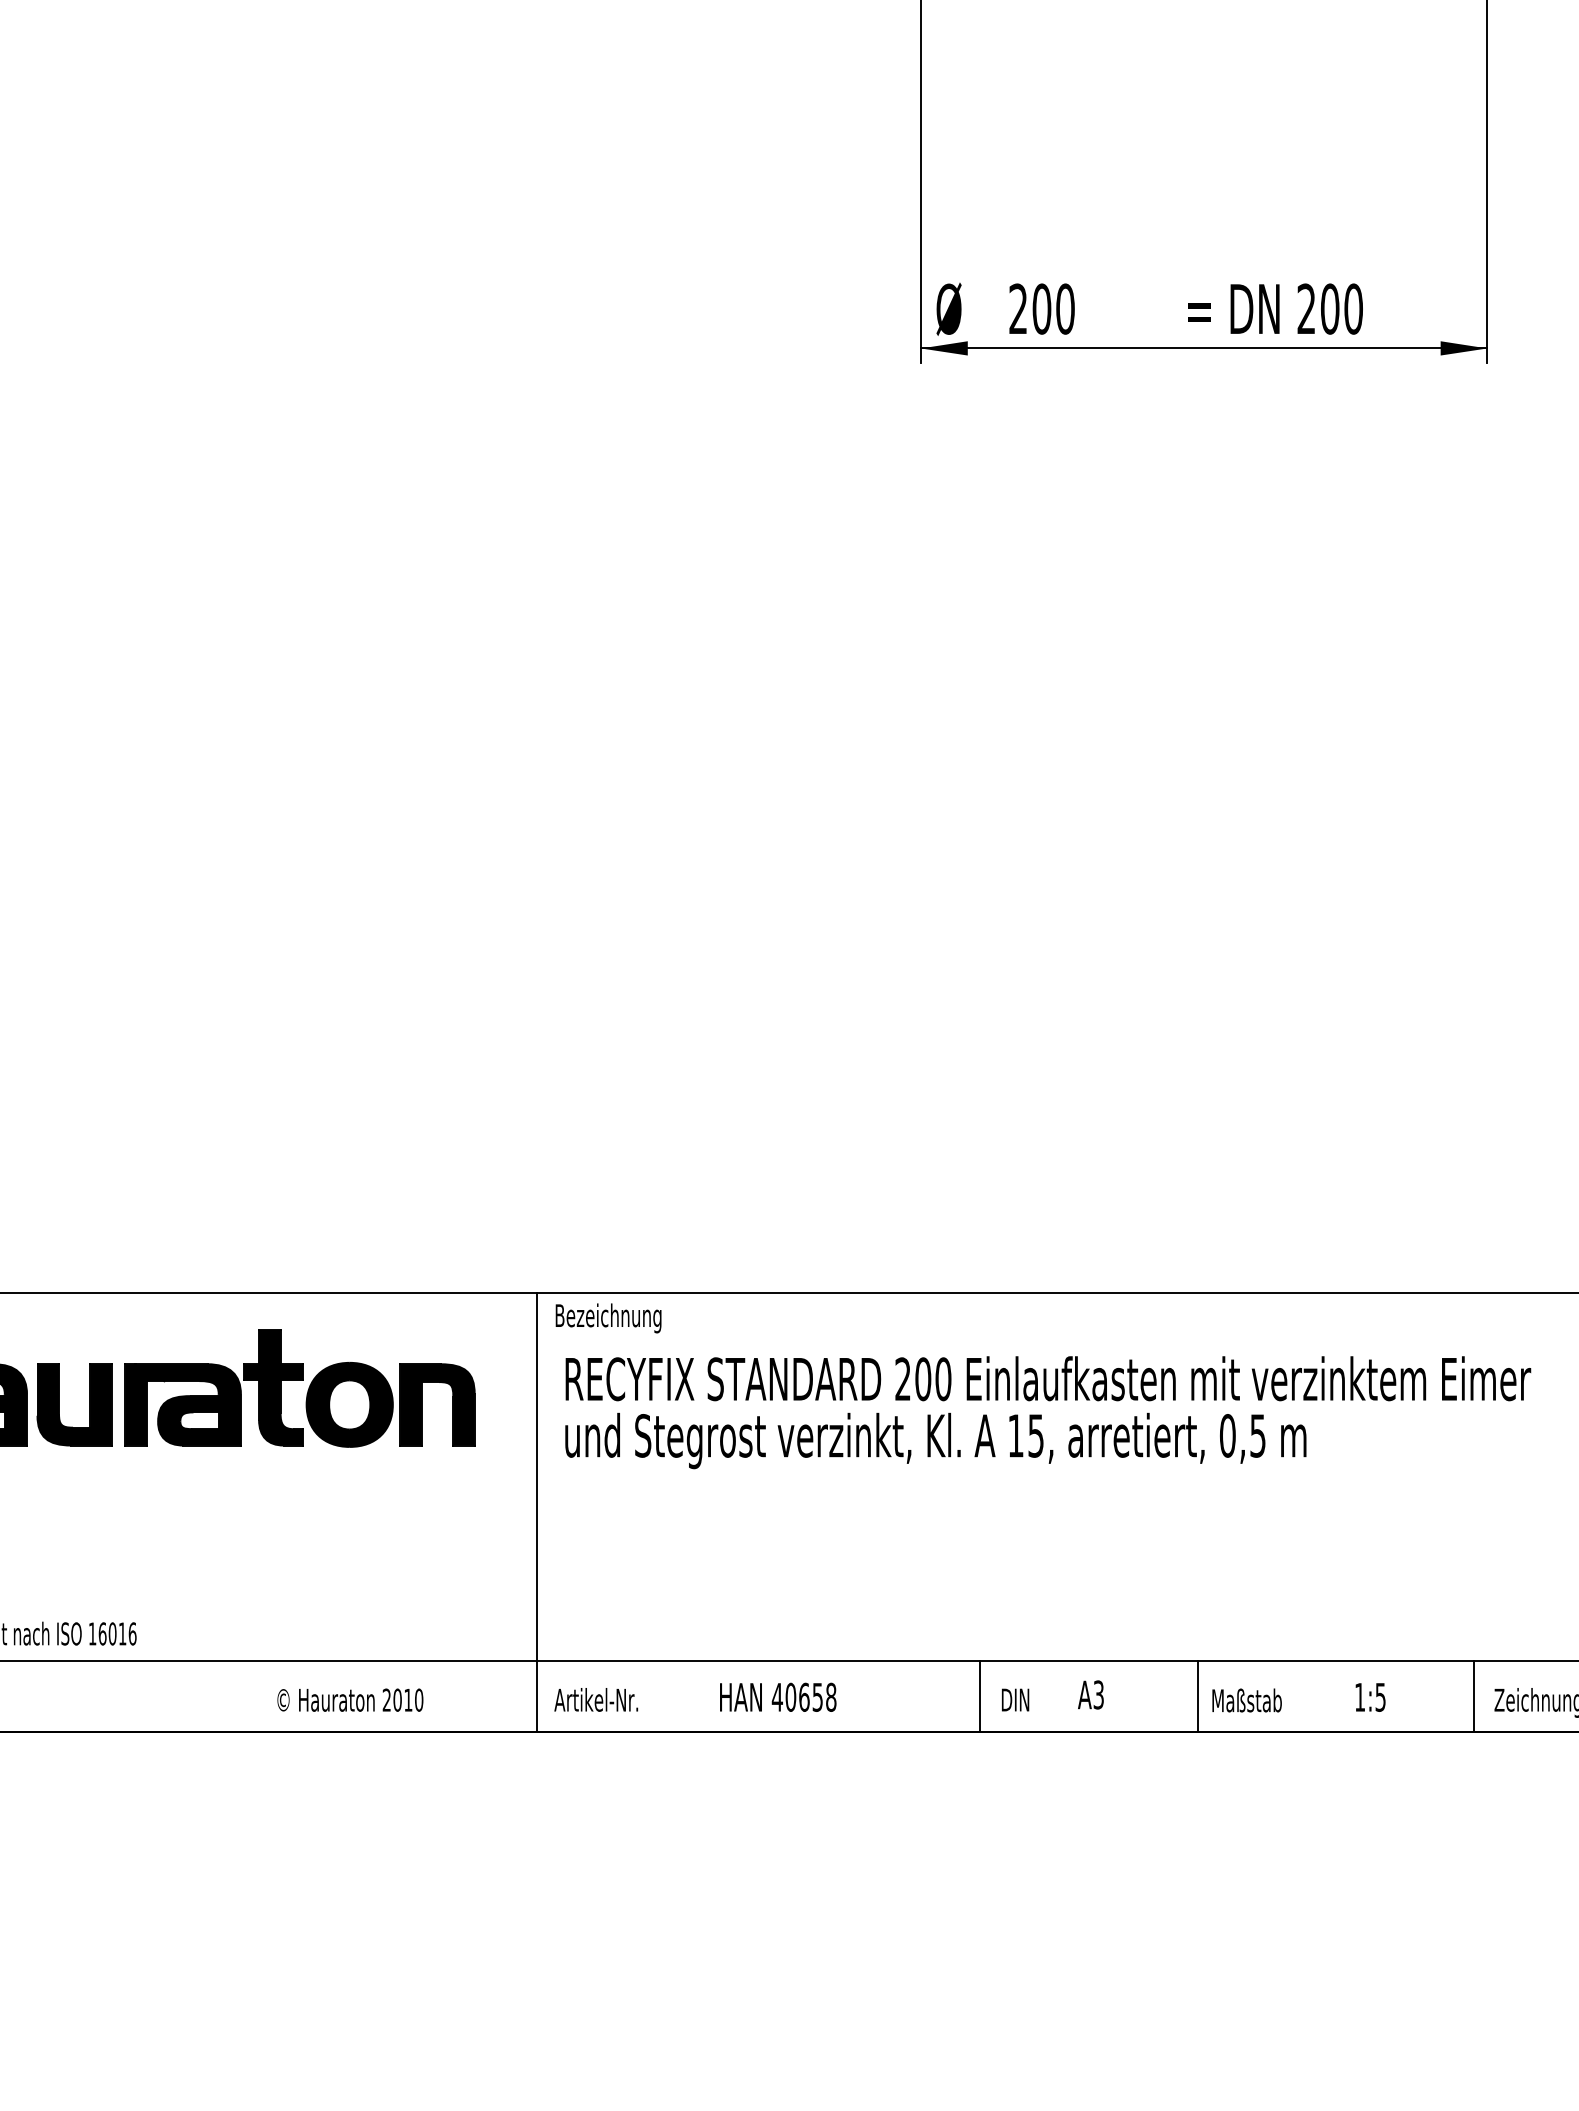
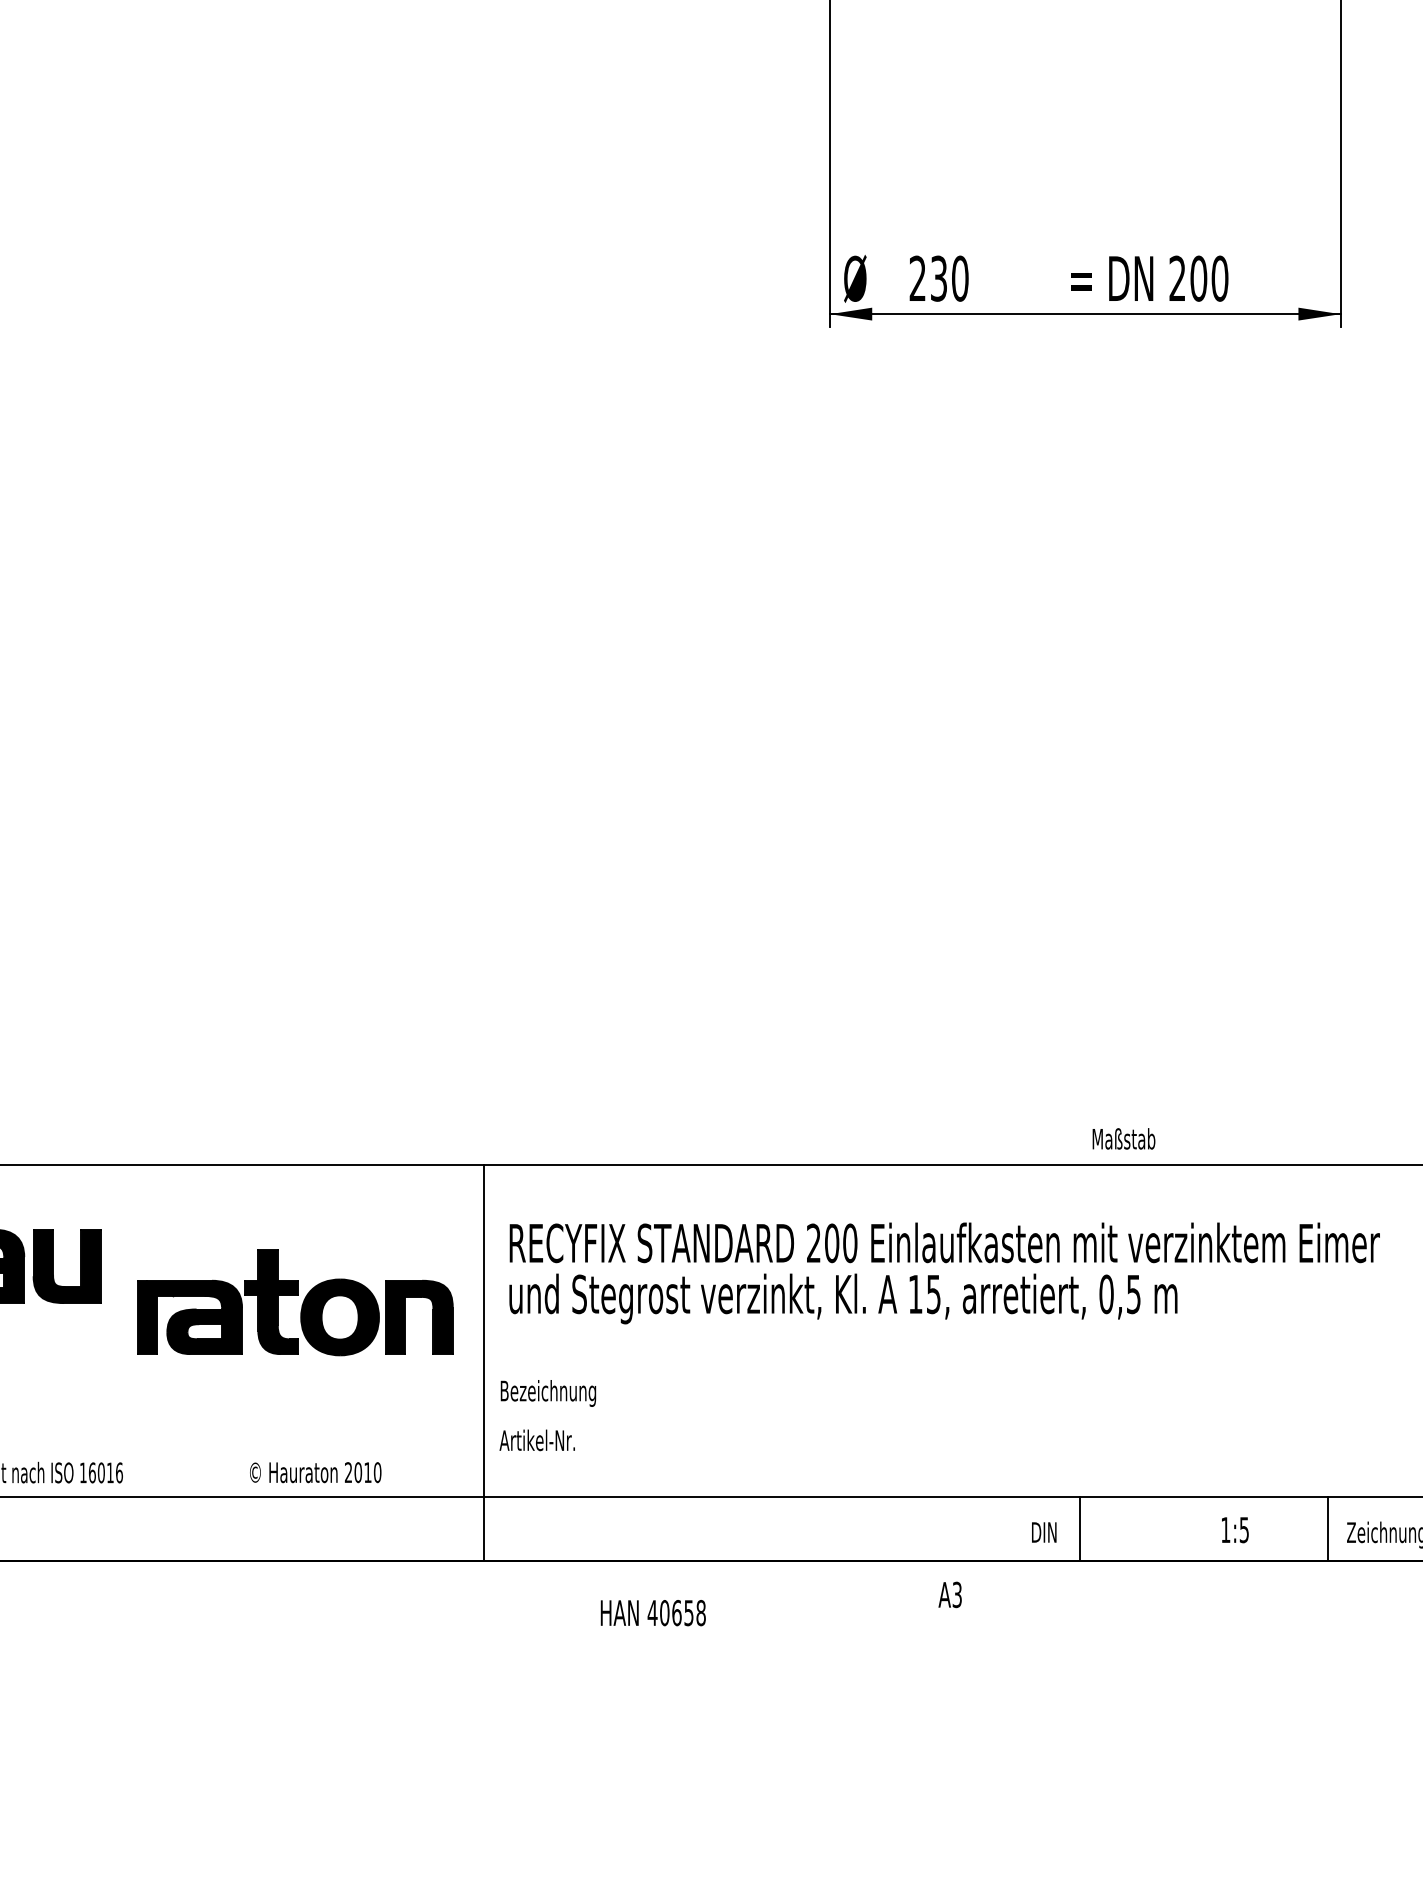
text: (1041, 308) -> (938, 278), 200 -> 230
text: (608, 1318) -> (548, 1393), moved
part: (306, 1391) -> (301, 1305), moved
text: (1090, 1694) -> (949, 1594), moved
line: (980, 1695) -> (883, 1528), removed
text: (777, 1697) -> (652, 1613), moved
text: (350, 1700) -> (315, 1472), moved
text: (595, 1700) -> (536, 1440), moved
text: (1015, 1700) -> (1044, 1532), moved
text: (1246, 1700) -> (1123, 1138), moved

